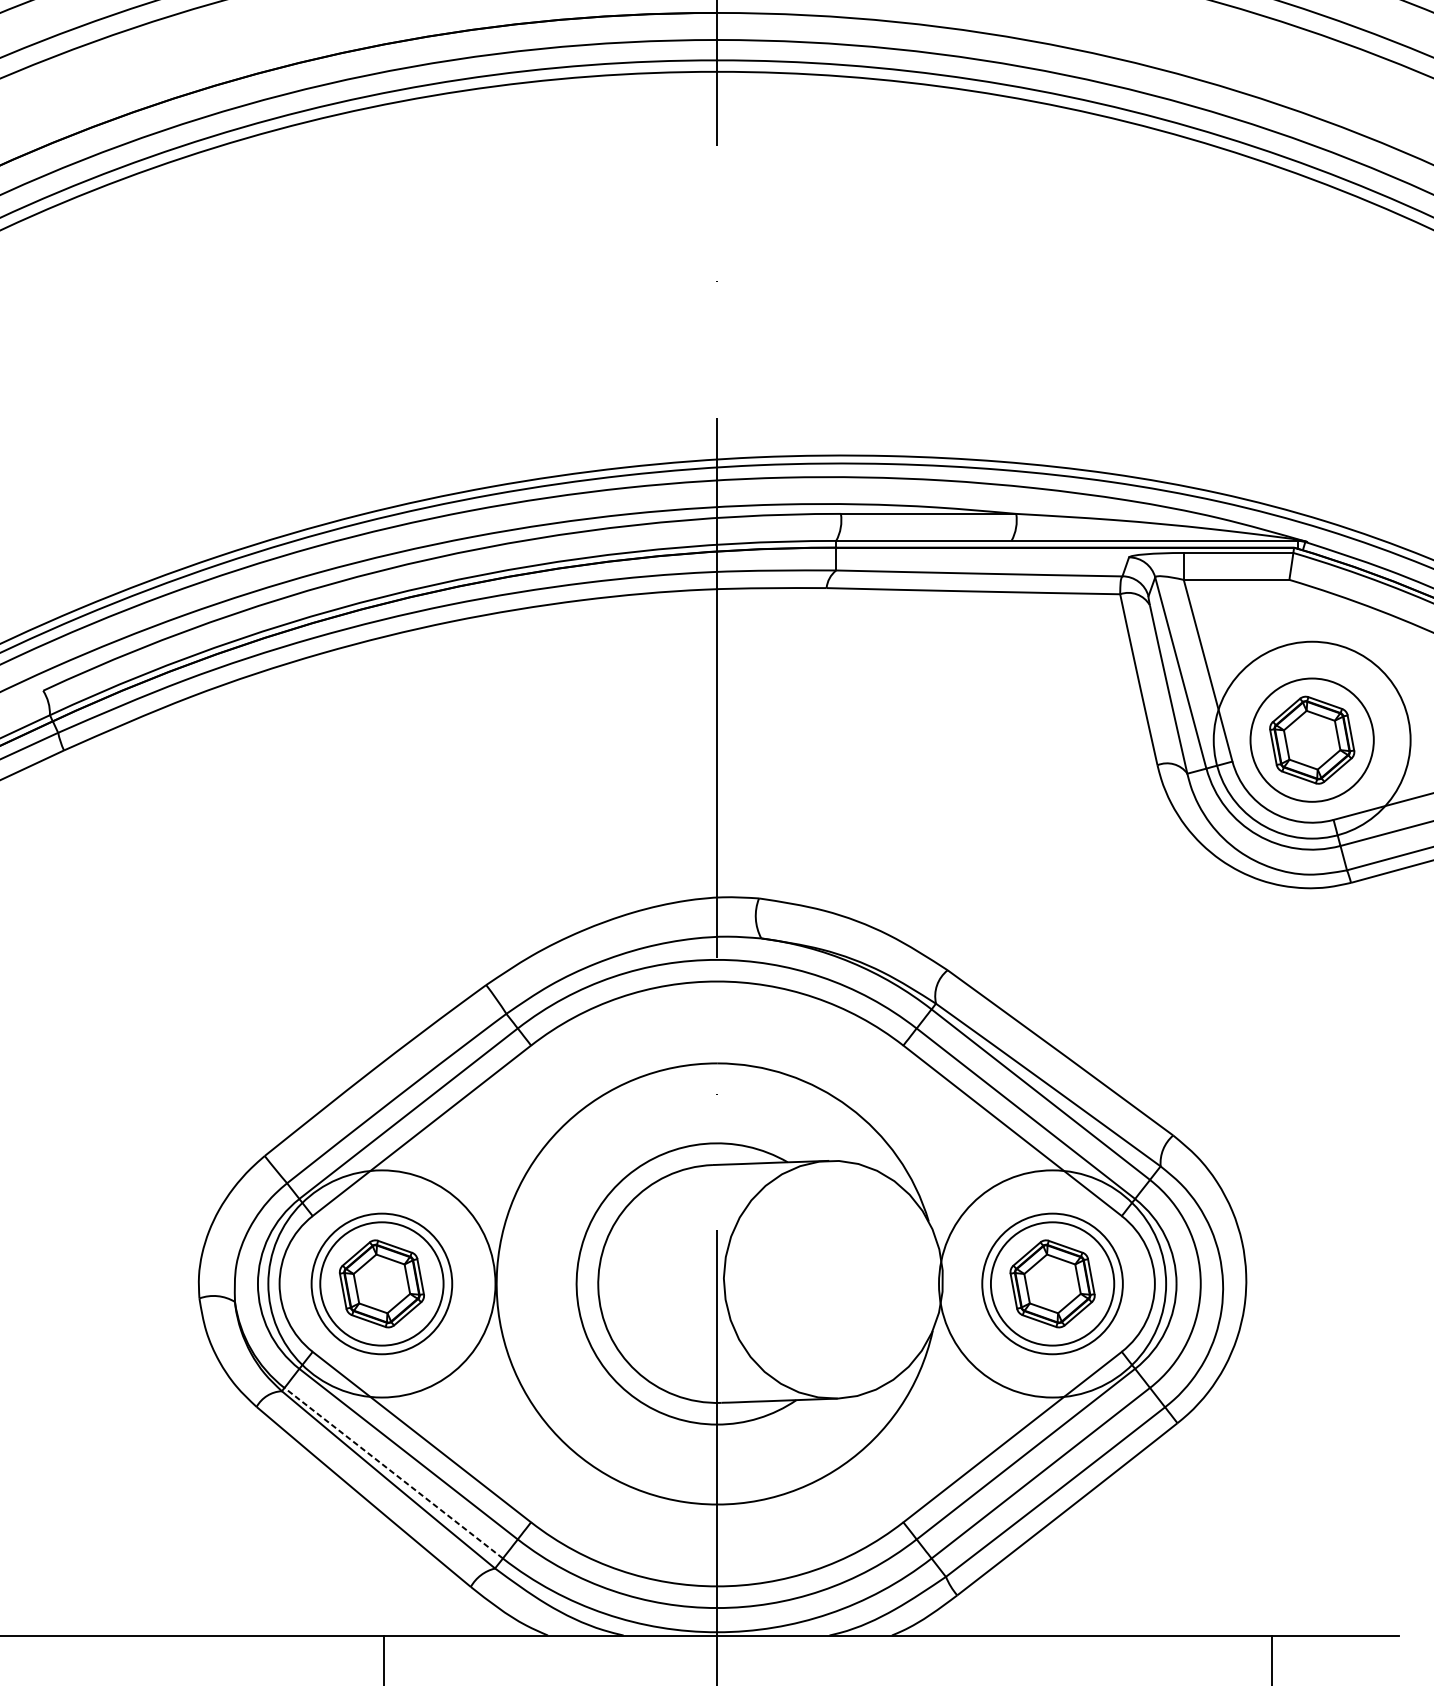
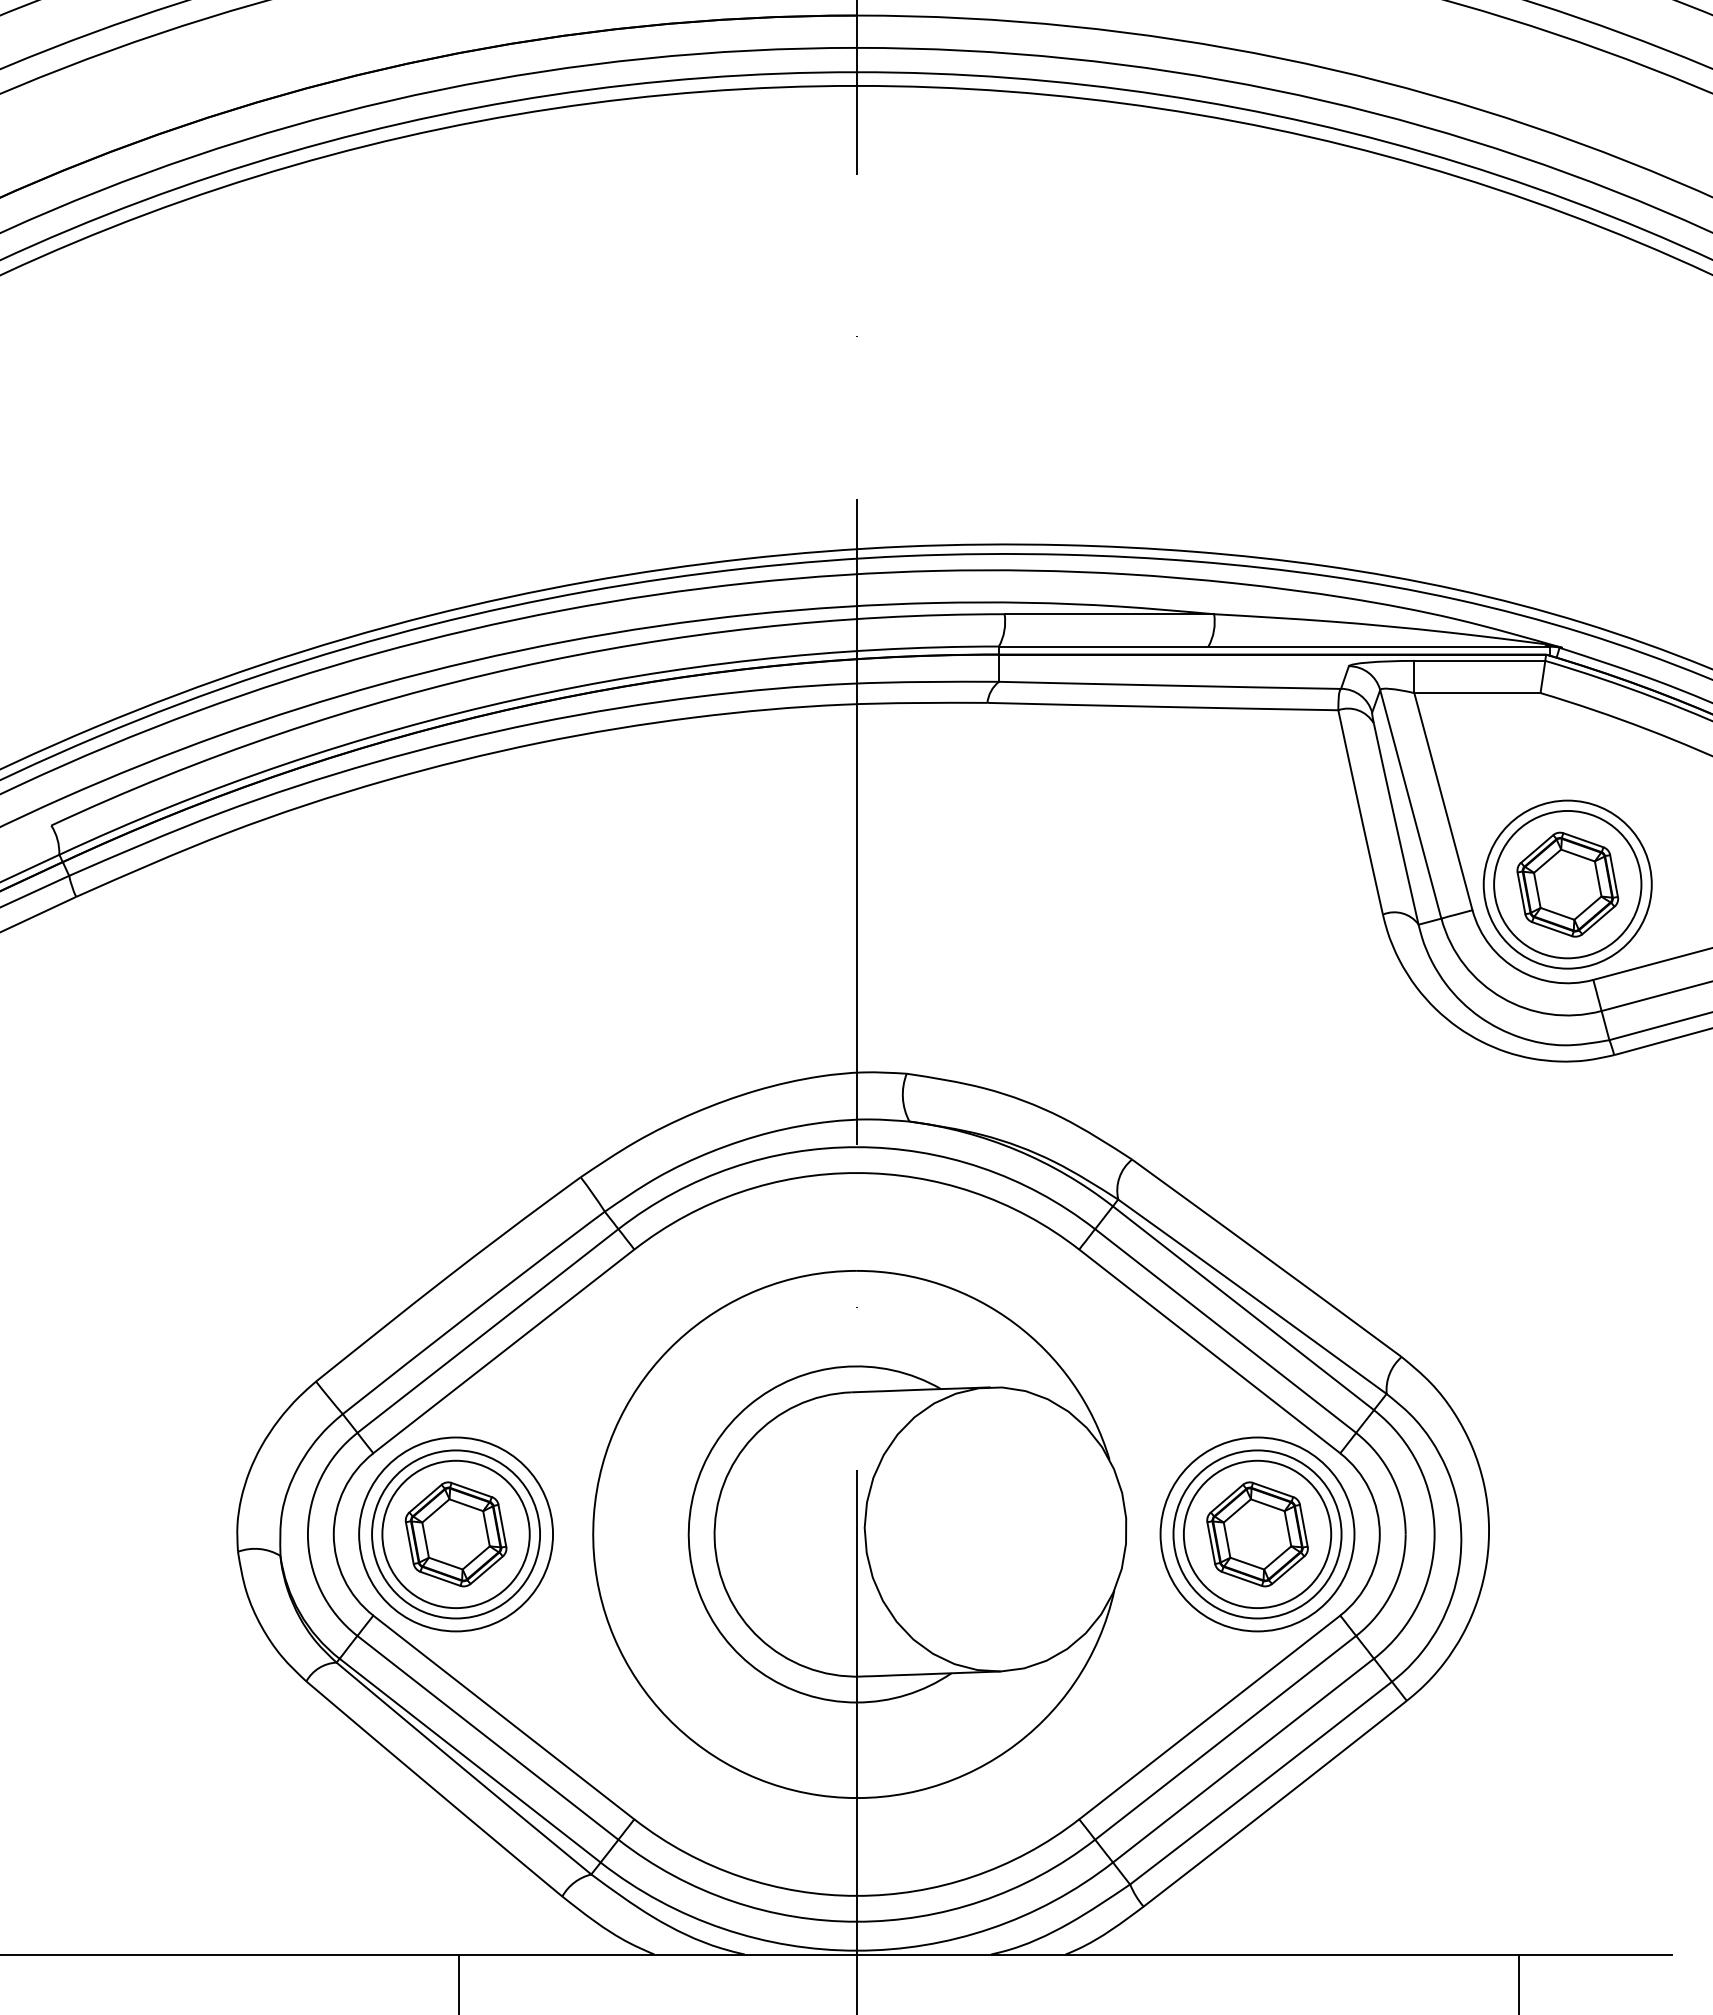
circle: (1311, 740) -> (1567, 884), size x0.71
circle: (382, 1283) -> (456, 1534), size x0.71
circle: (1052, 1283) -> (1257, 1534), size x0.71
line: (393, 1473) -> (470, 1760), dashed -> solid

